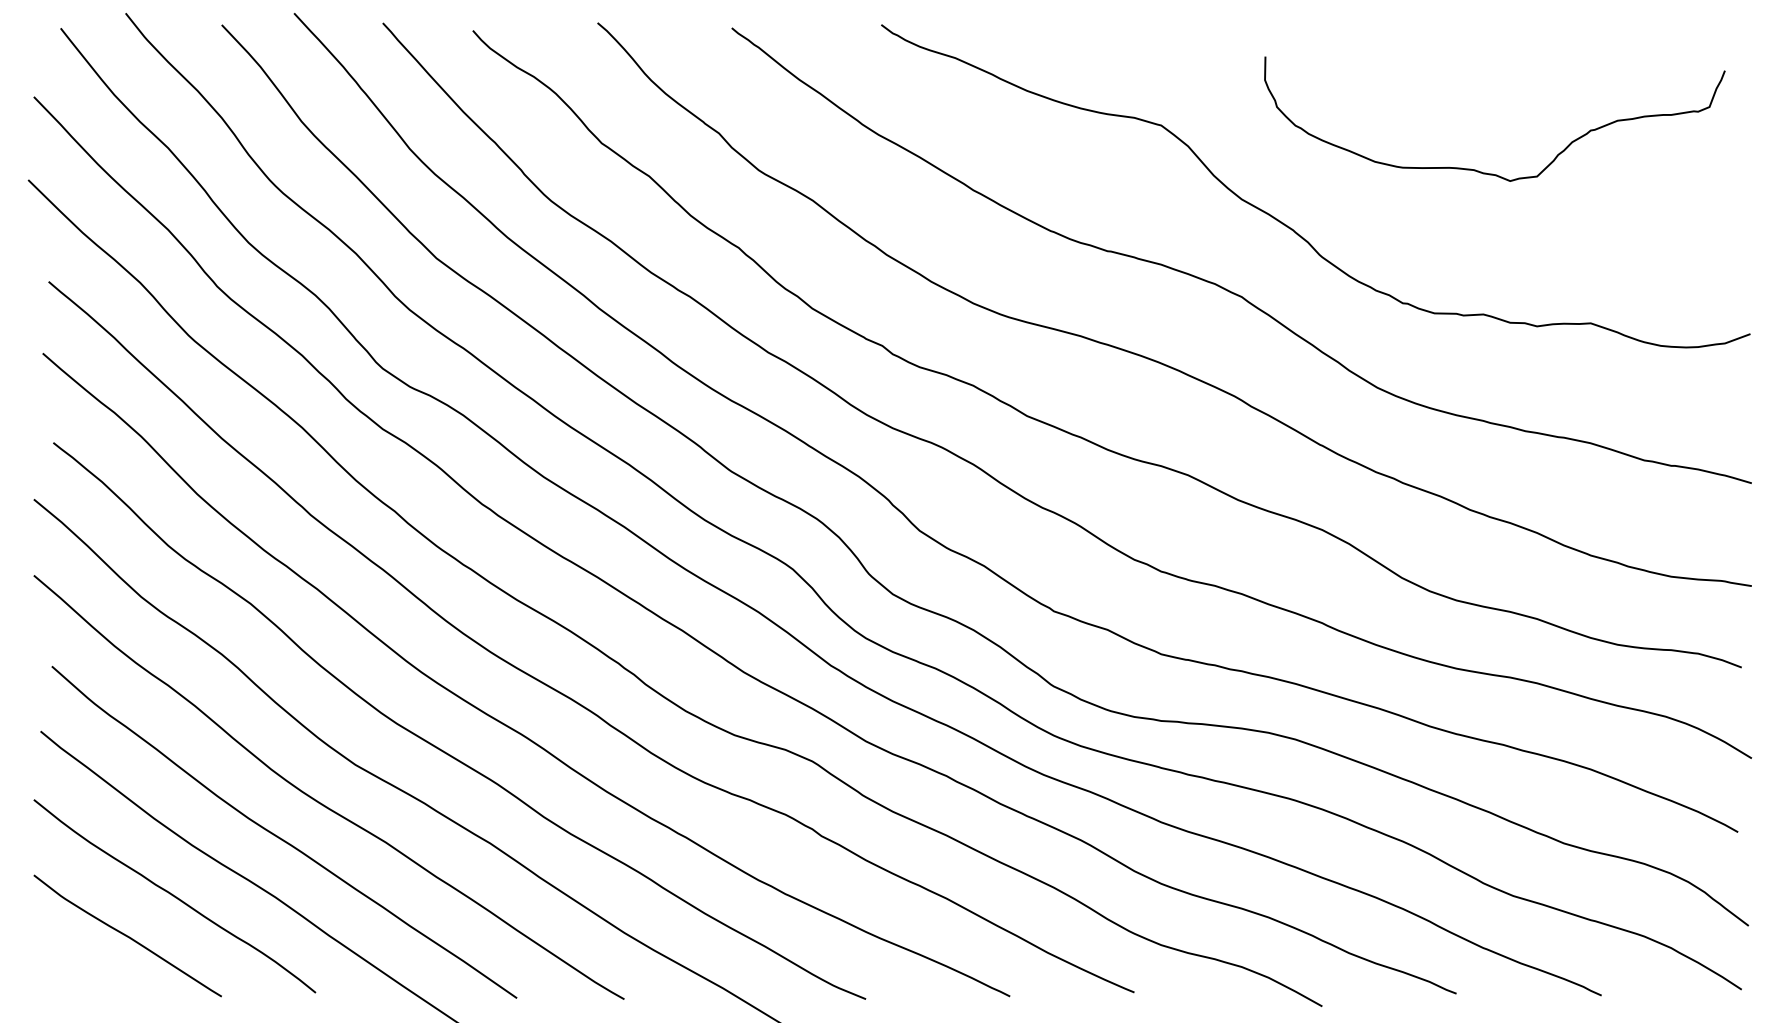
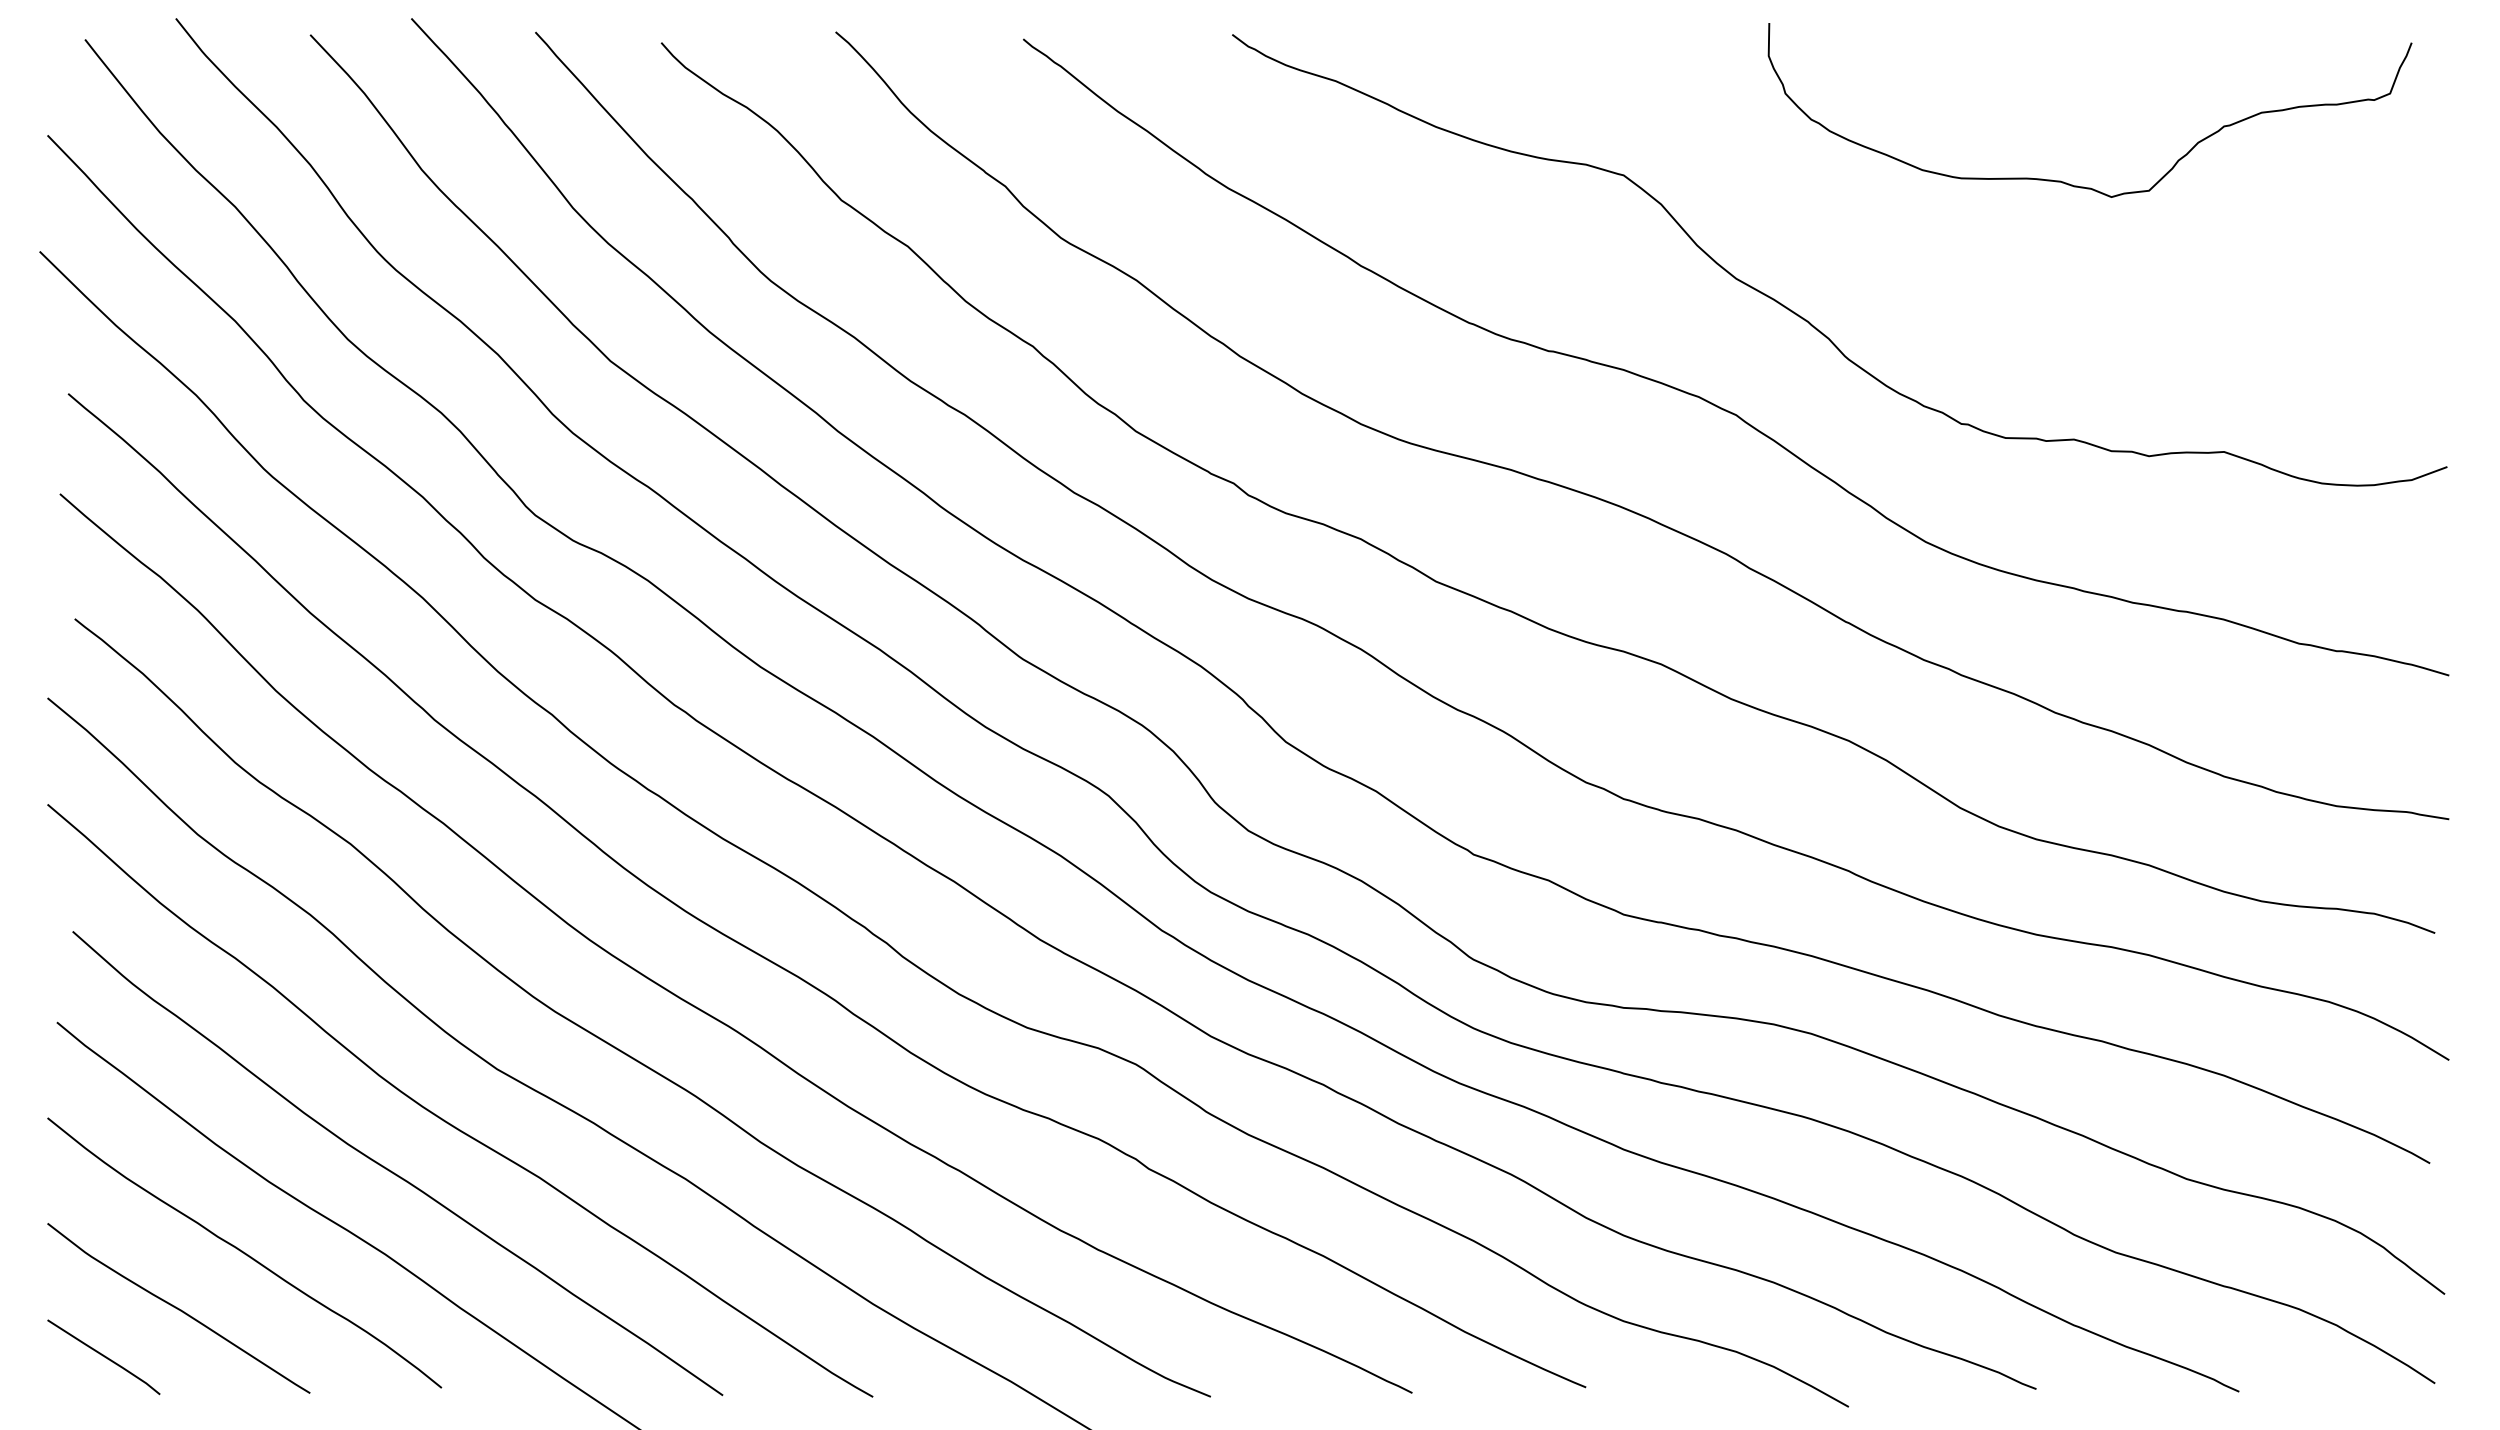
curve: (1478, 170) -> (2066, 182), moved
line: (73, 970) -> (103, 1356), added

